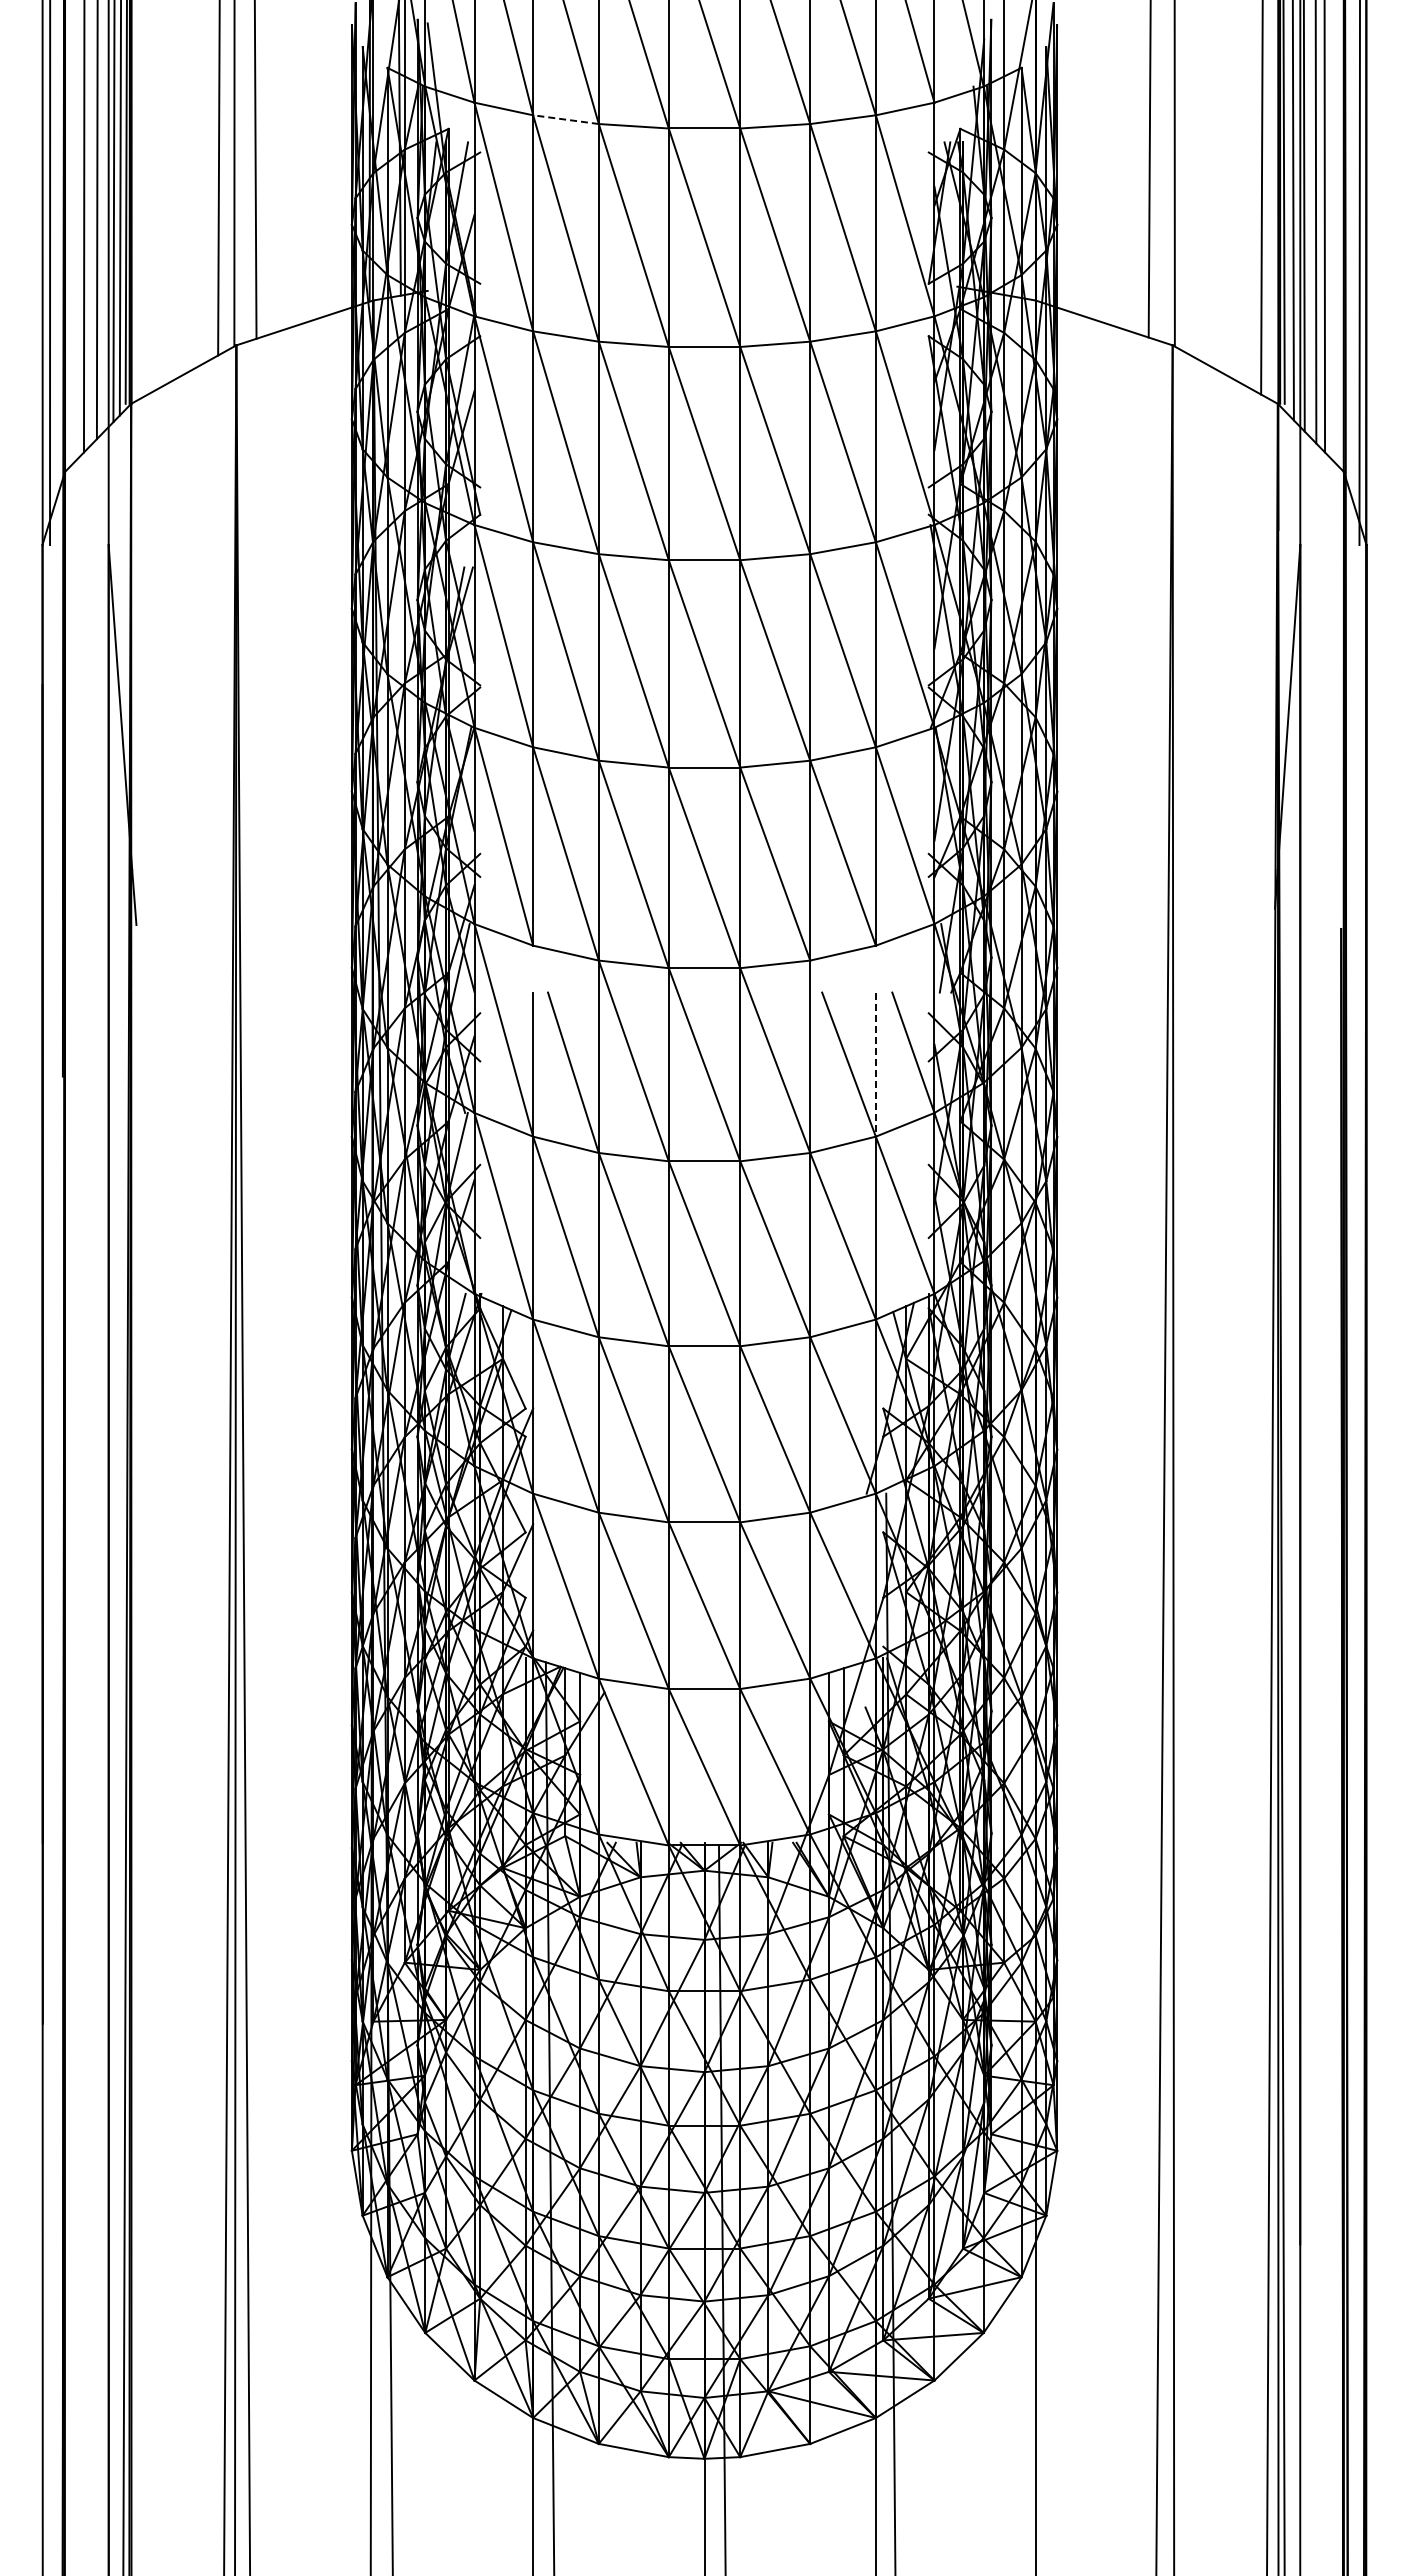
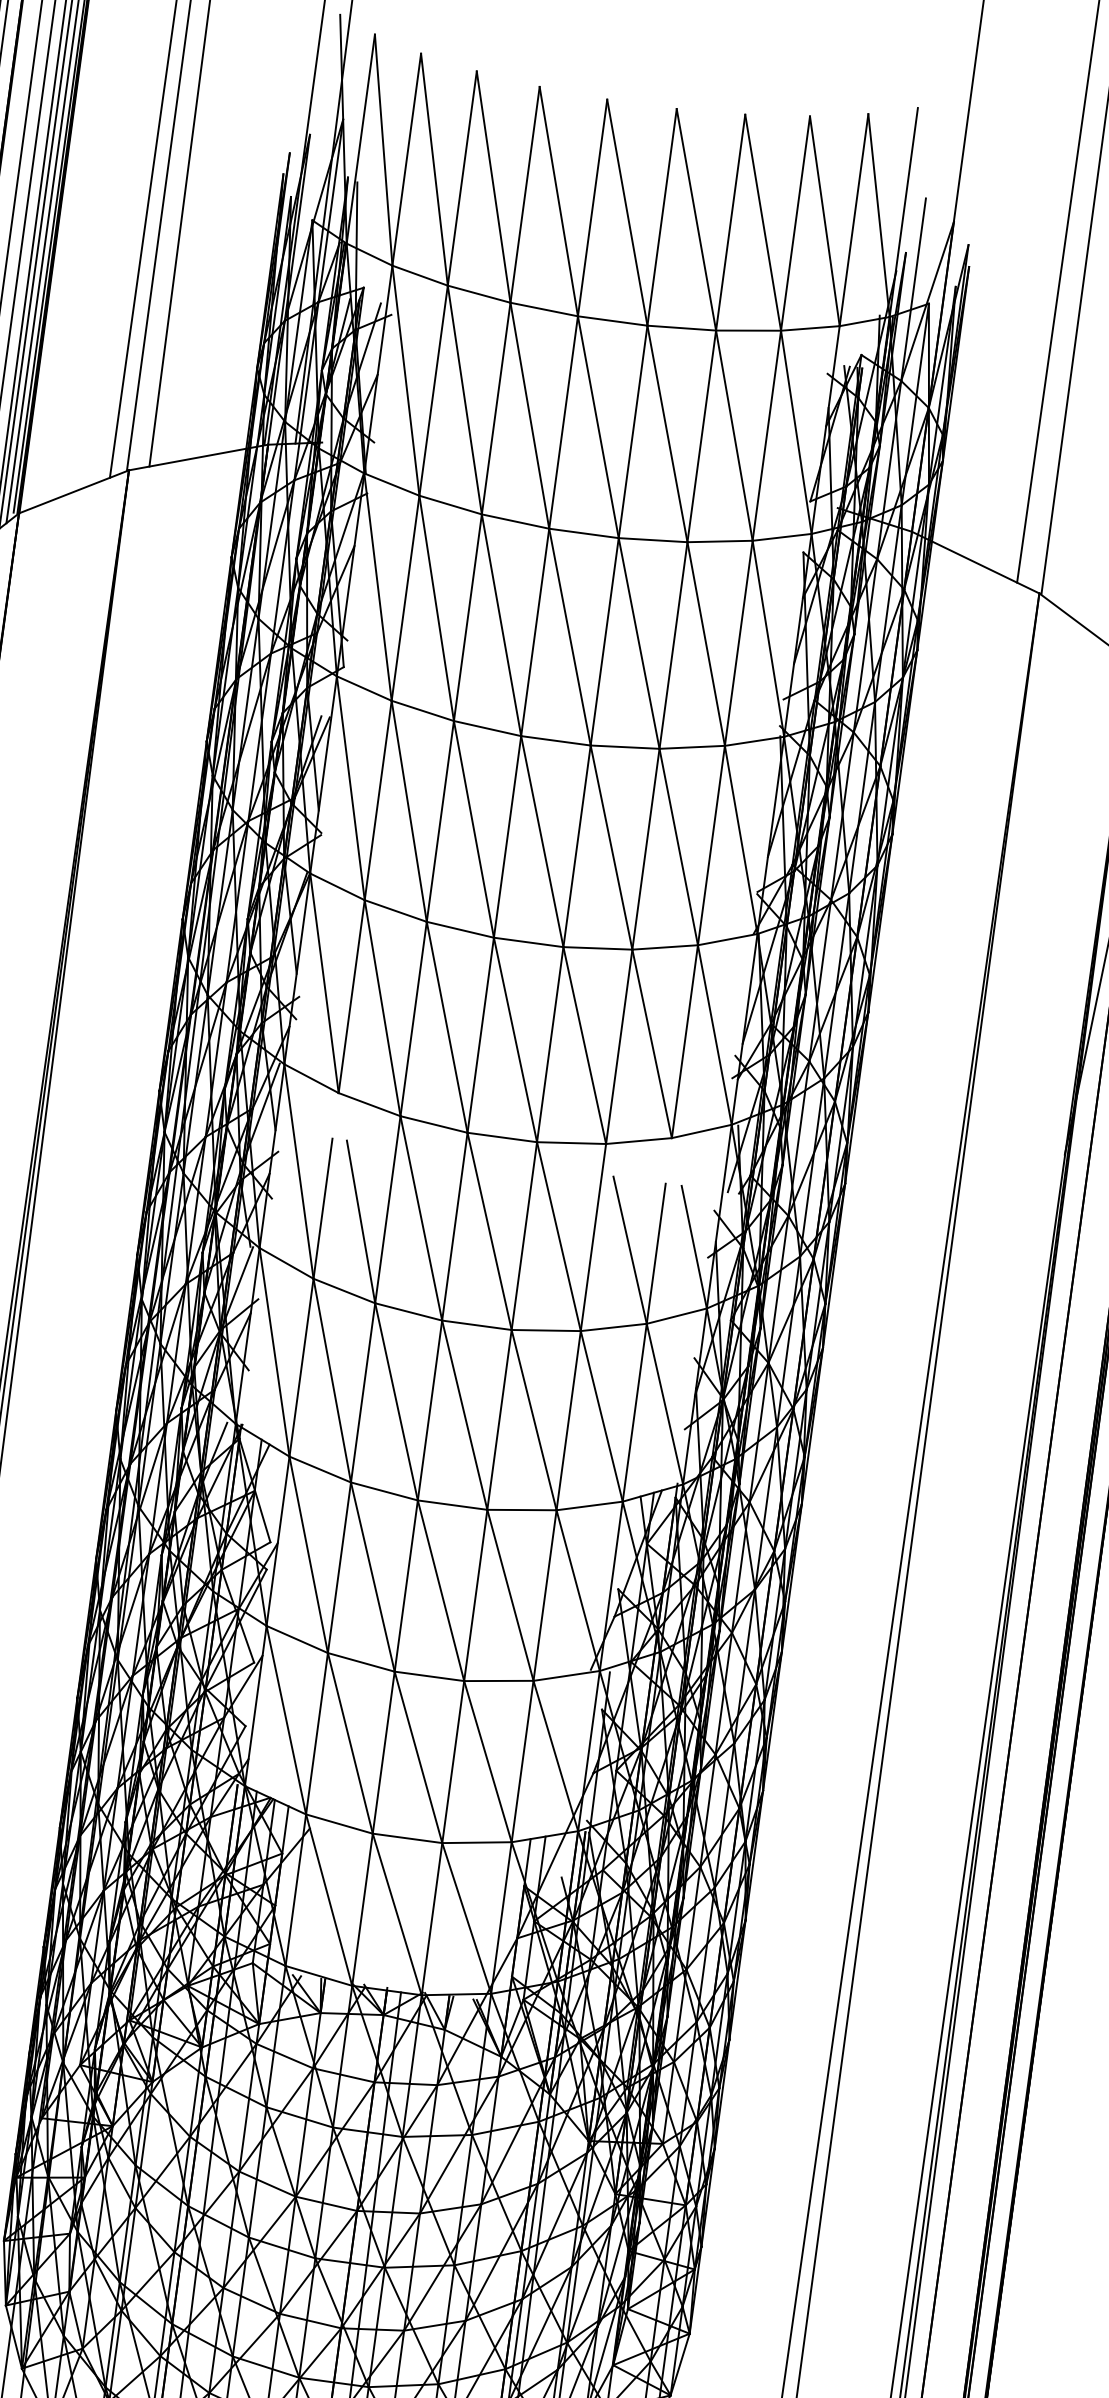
line: (565, 119) -> (478, 293), dashed -> solid
line: (875, 1065) -> (655, 1254), dashed -> solid

